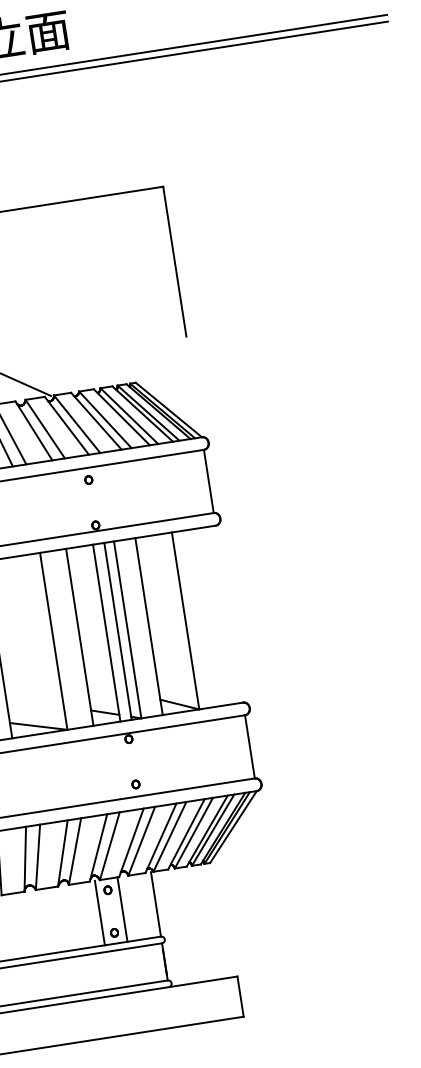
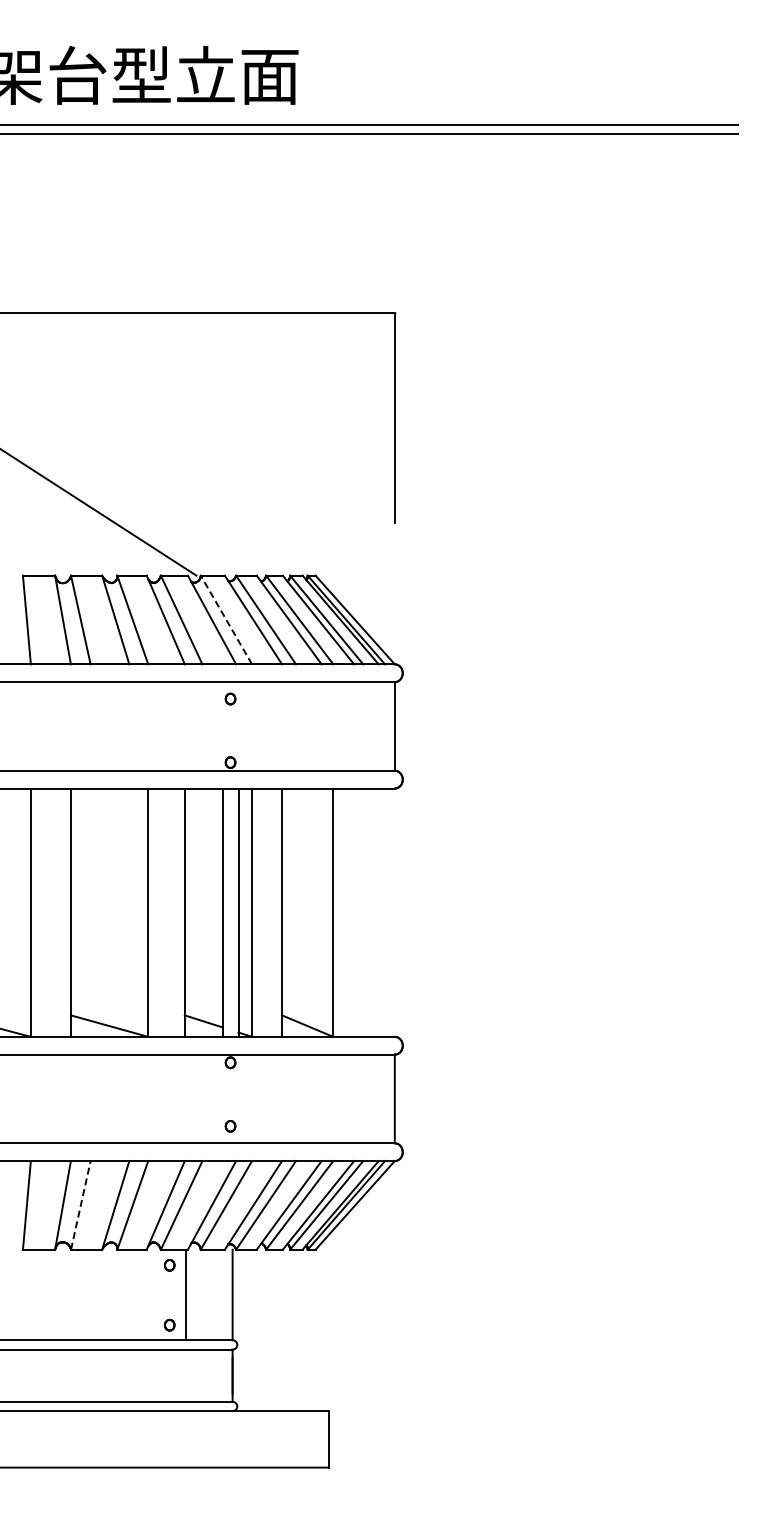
line: (77, 423) -> (226, 619), solid -> dashed
line: (37, 856) -> (80, 1204), solid -> dashed
line: (99, 912) -> (153, 1294), removed

